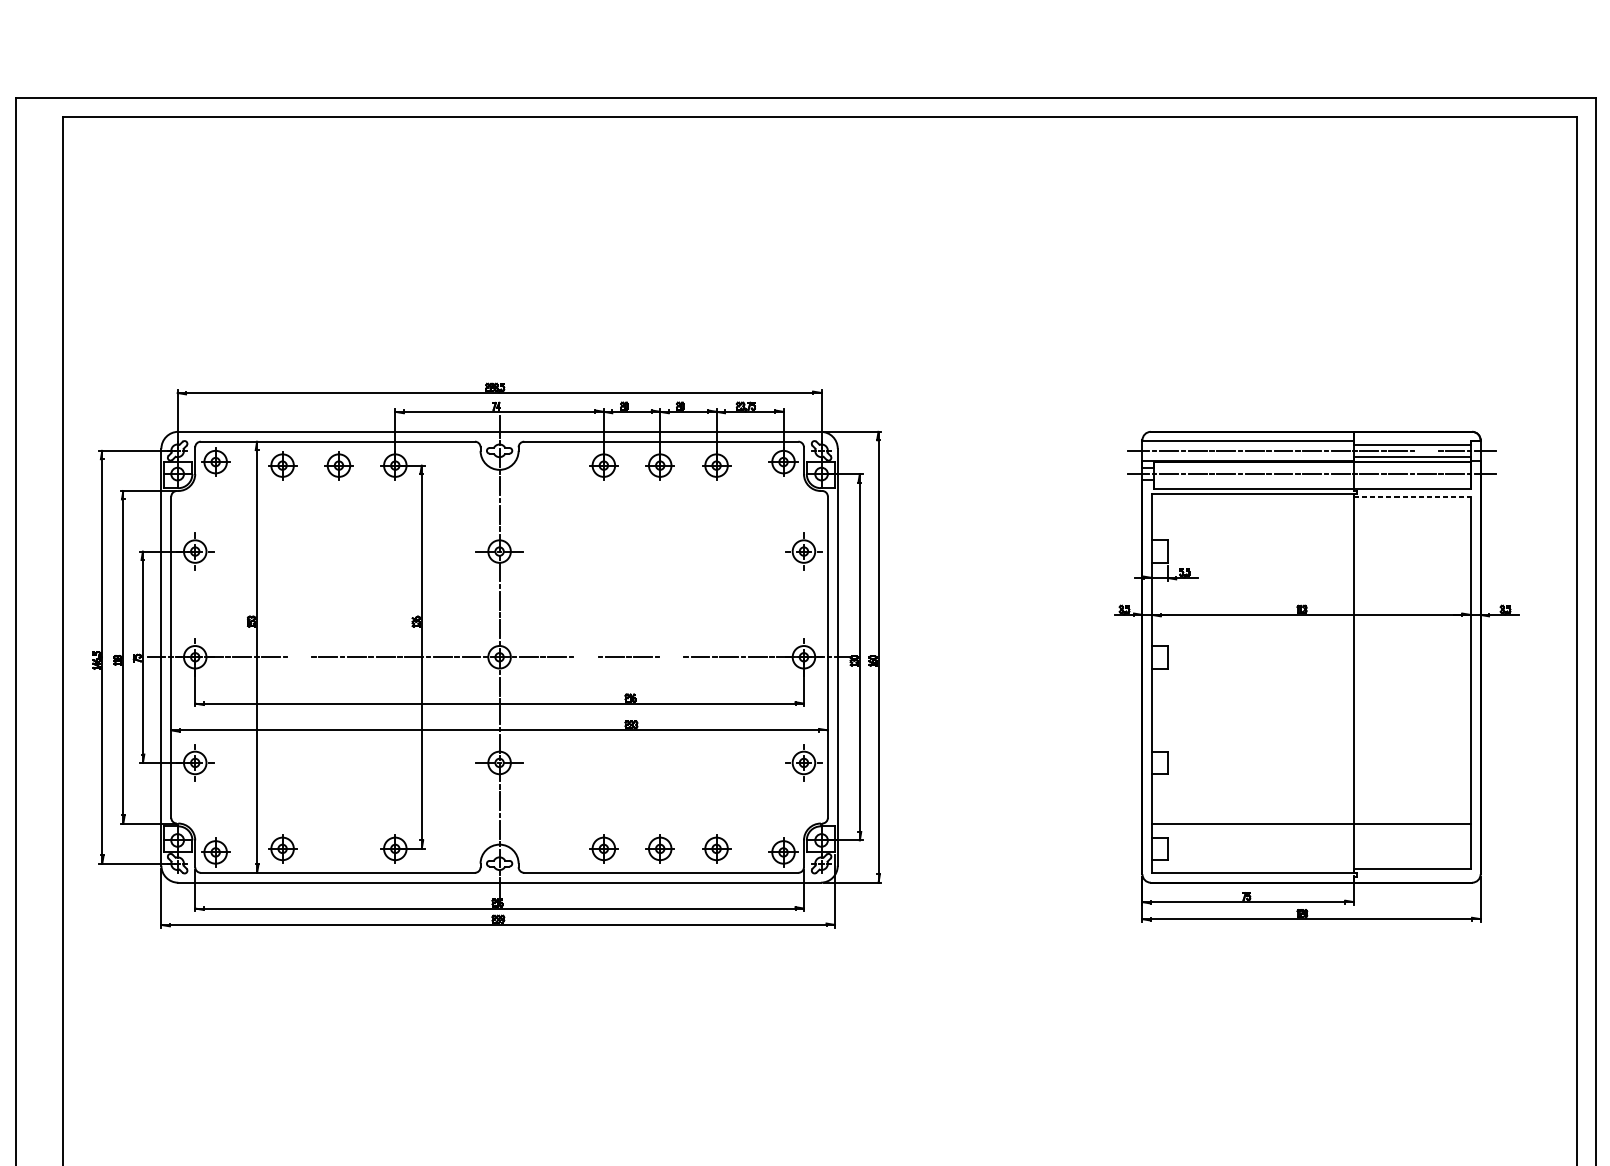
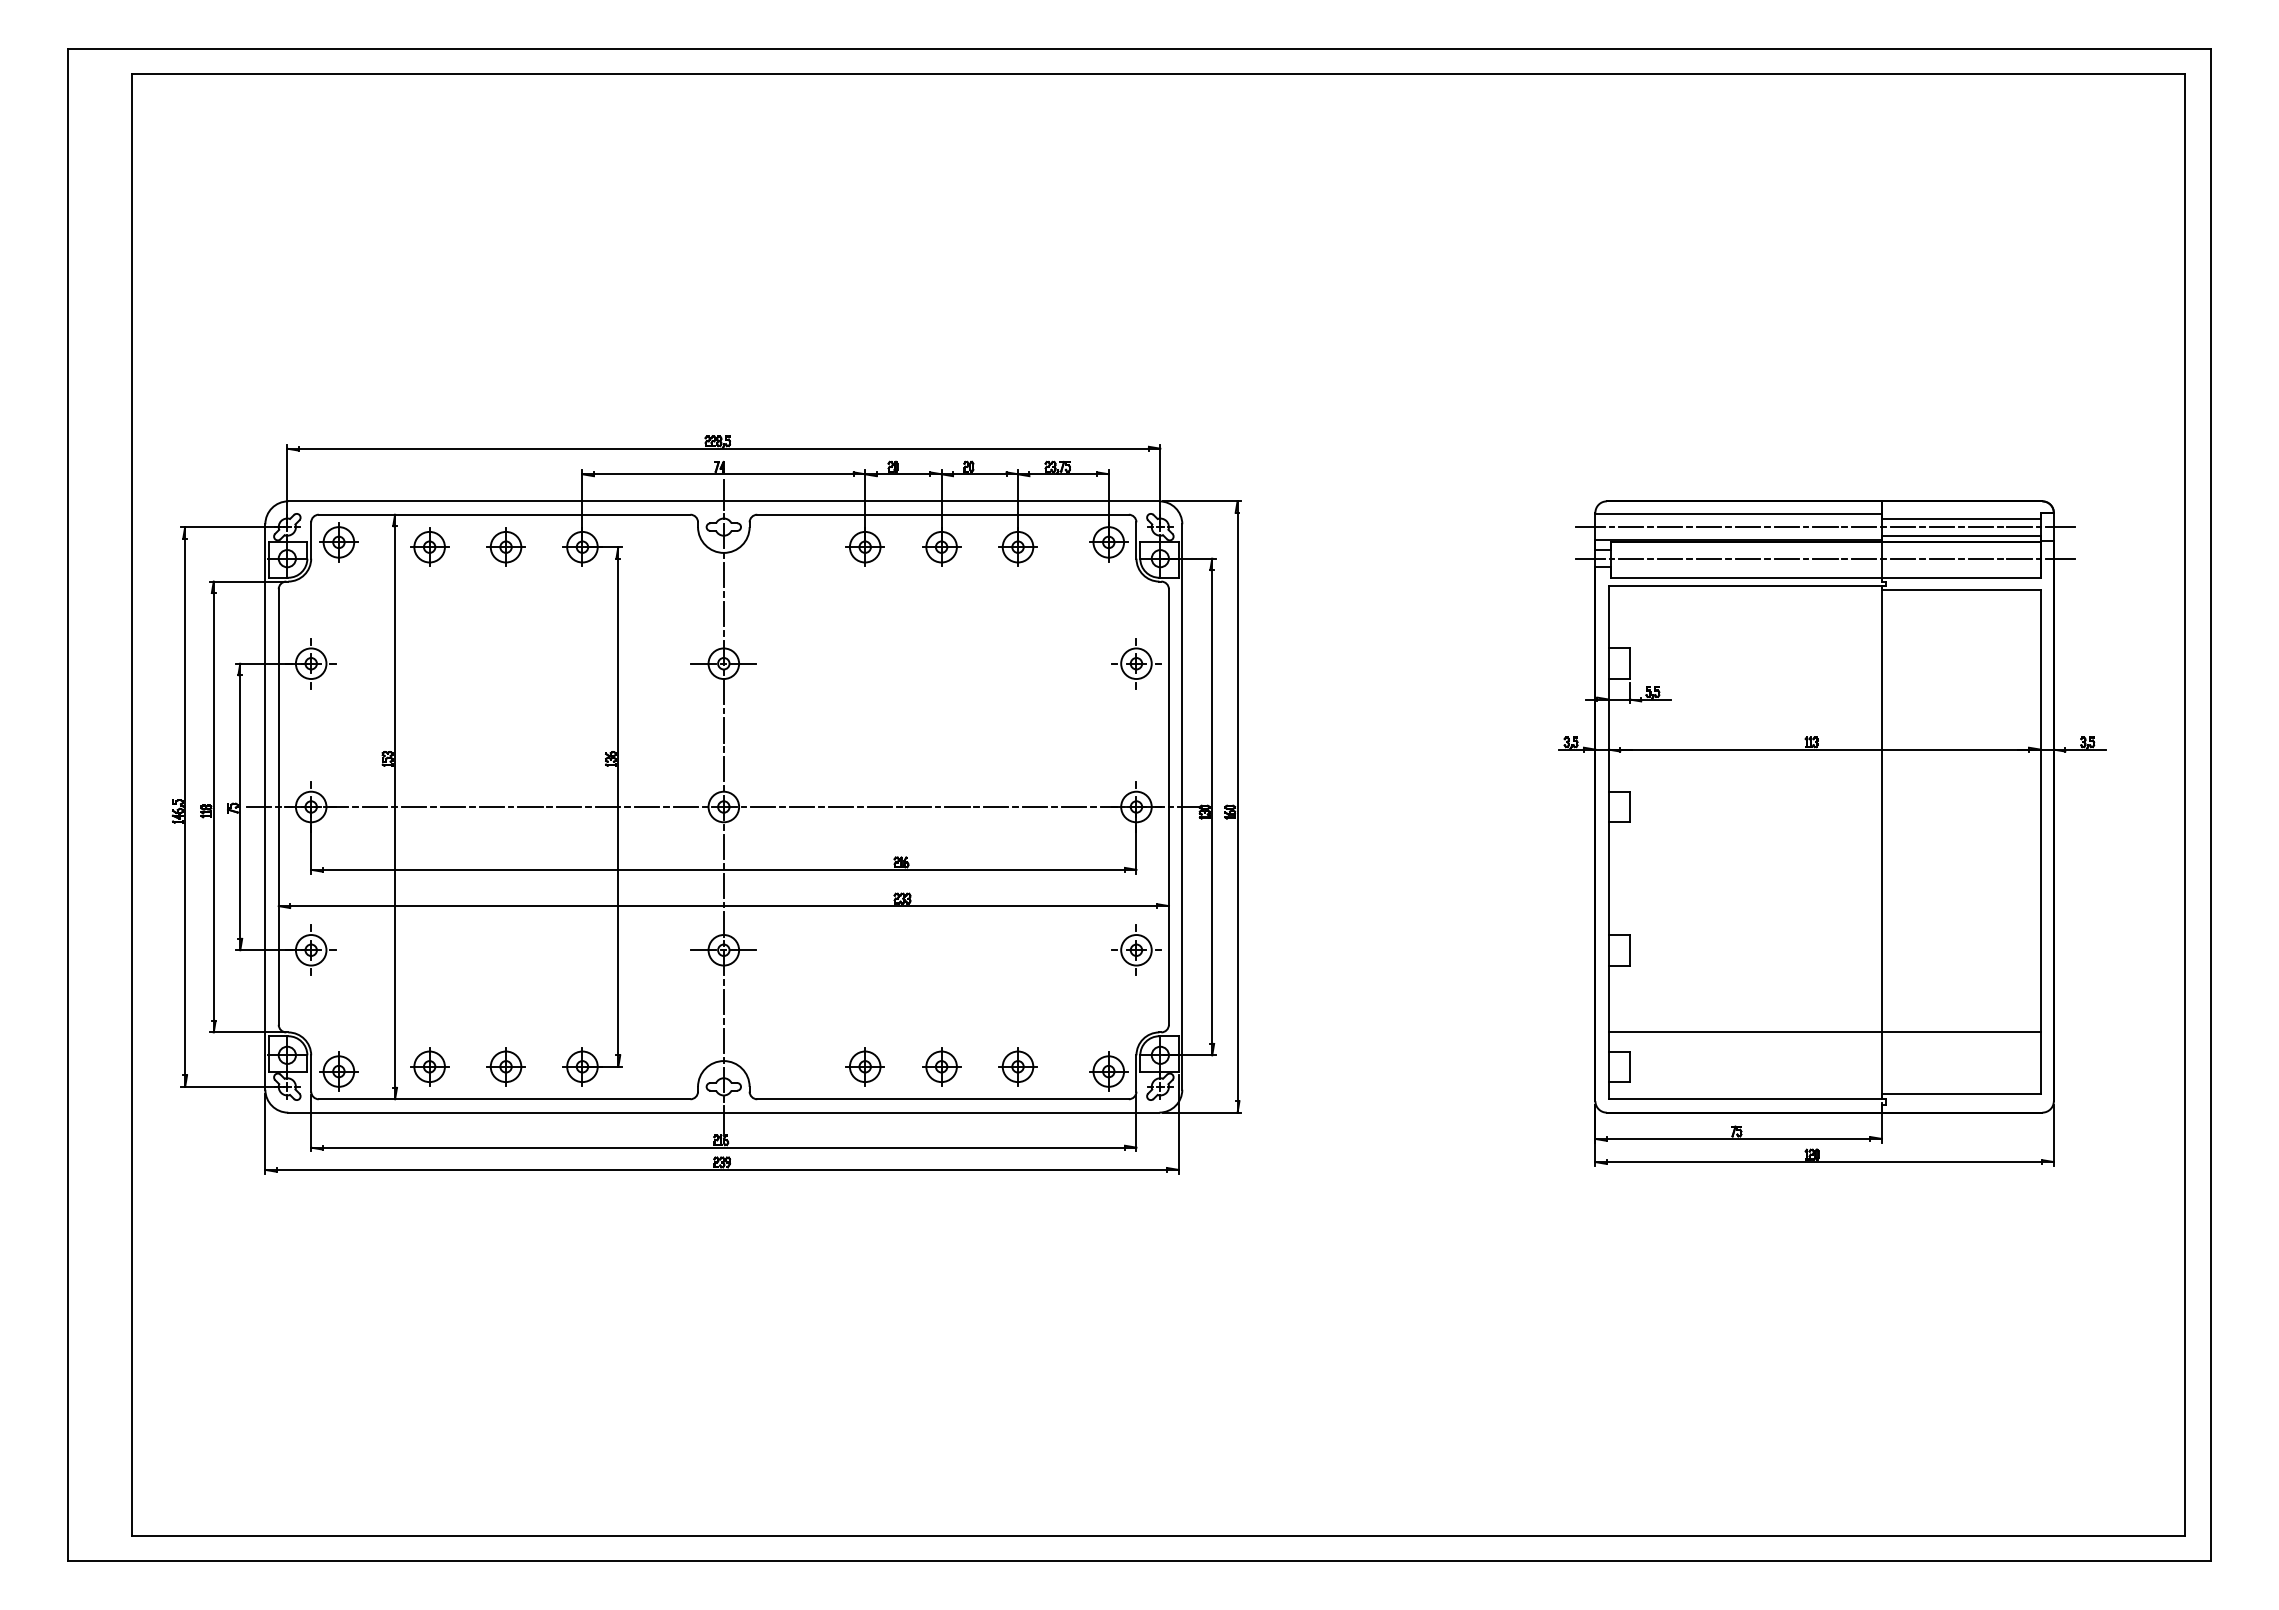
line: (1426, 451) -> (1980, 527), added
line: (1412, 496) -> (1961, 589), dashed -> solid
line: (299, 657) -> (452, 807), added
line: (585, 657) -> (840, 807), added
line: (671, 657) -> (957, 807), added
part: (338, 848) -> (505, 1066), added

